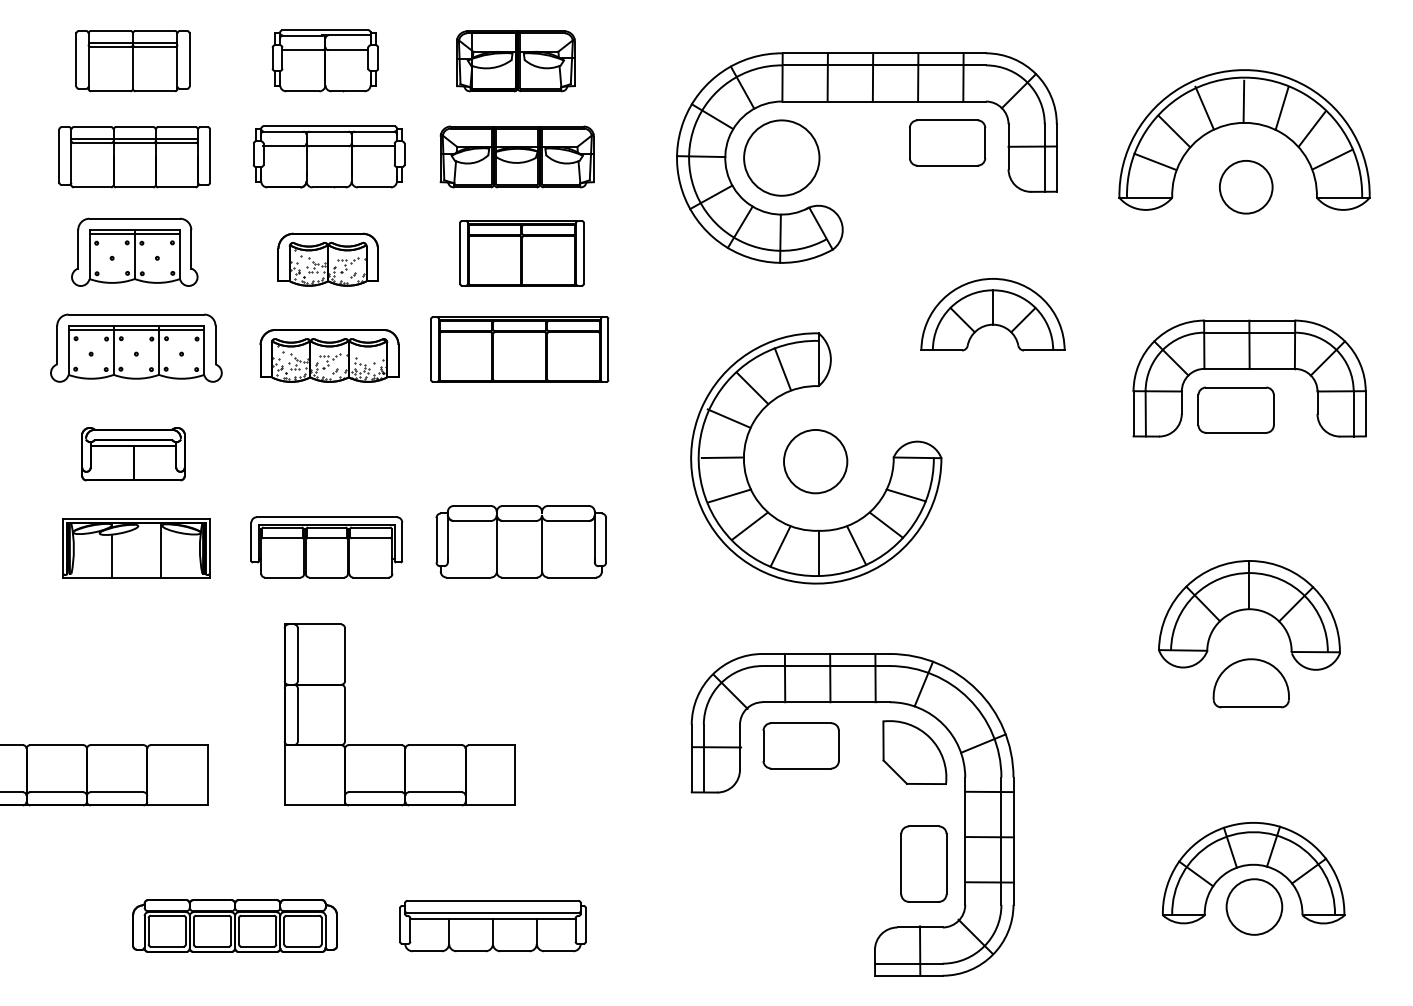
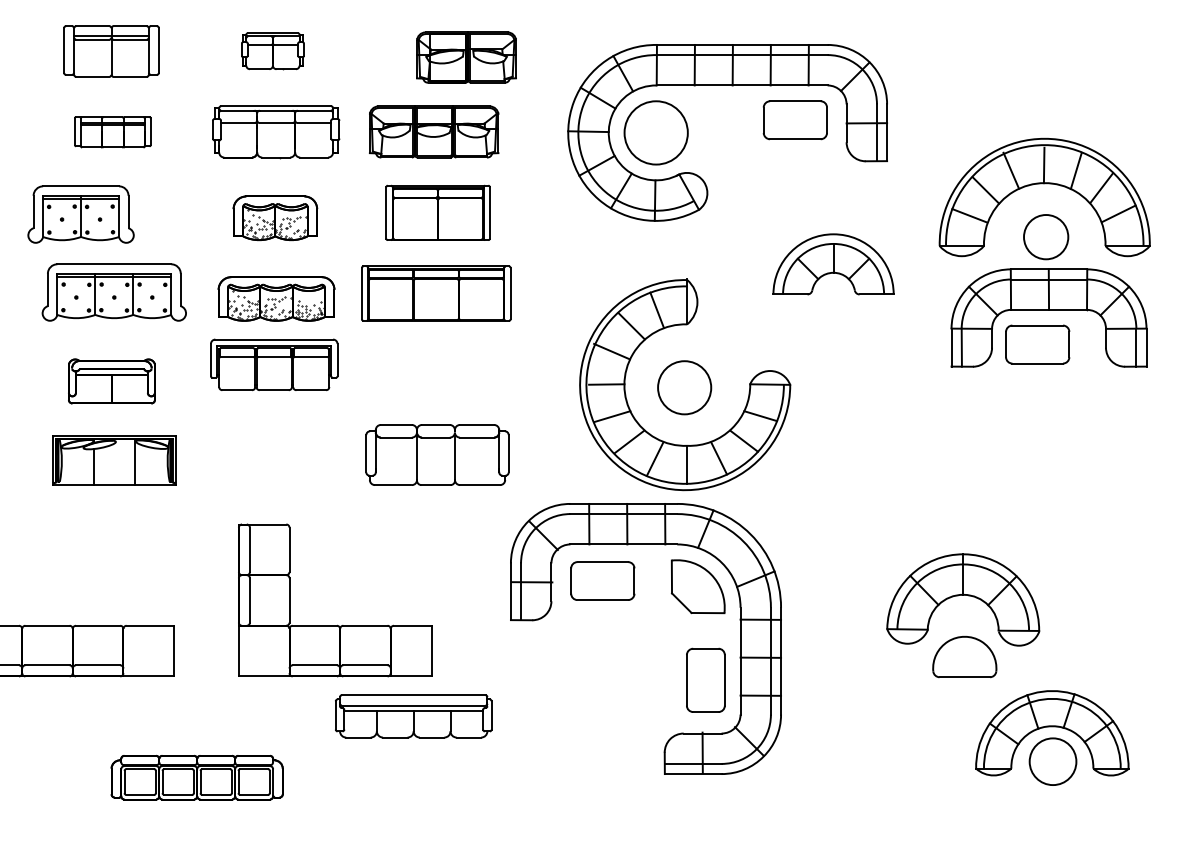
part: (324, 60) -> (272, 50), size x0.7
part: (515, 61) -> (466, 57), moved
part: (1244, 123) -> (1044, 183), moved
part: (134, 157) -> (112, 132), size x0.6
part: (134, 251) -> (80, 213), moved
part: (326, 547) -> (273, 364), moved
part: (1249, 610) -> (963, 595), moved
part: (833, 769) -> (629, 600), moved
part: (492, 926) -> (413, 716), moved

